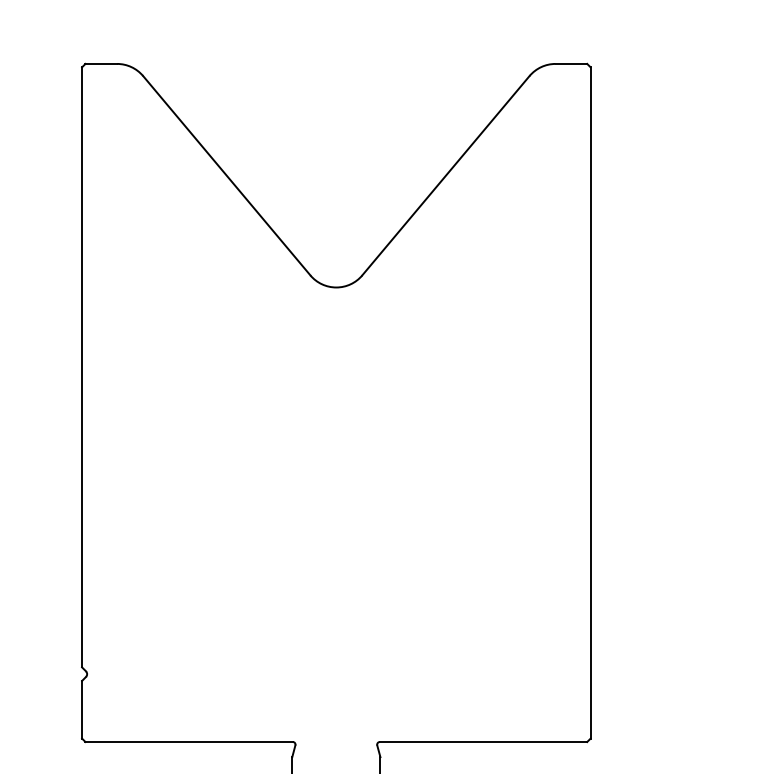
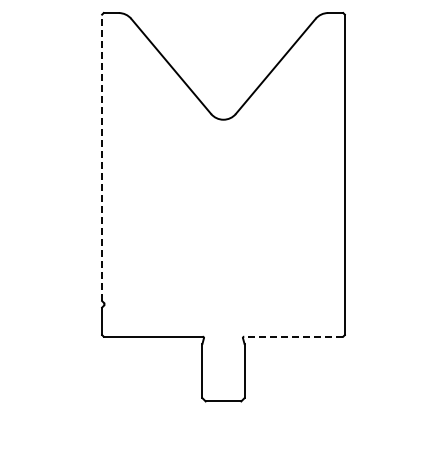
line: (82, 366) -> (102, 157), solid -> dashed
line: (483, 741) -> (293, 336), solid -> dashed

